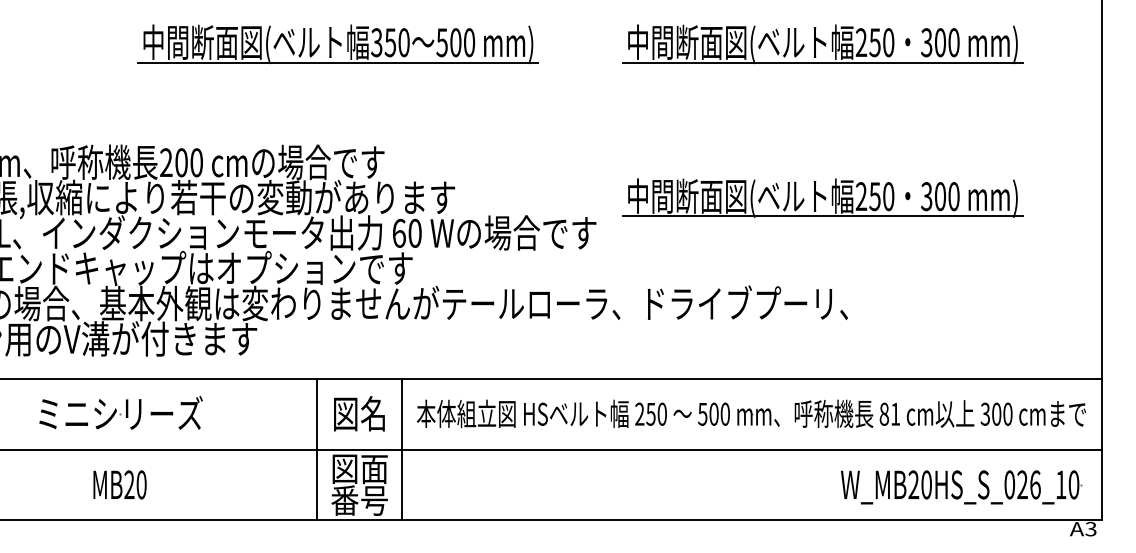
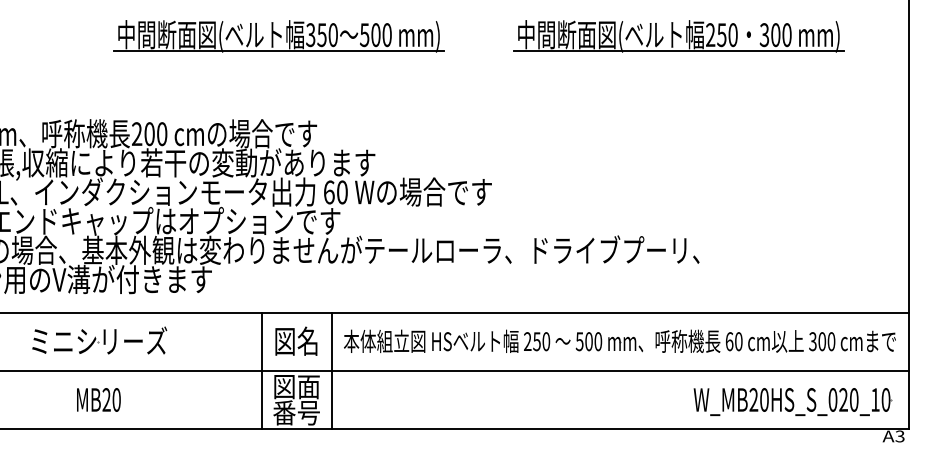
part: (822, 198) -> (678, 163), removed
text: (889, 414) -> (733, 341), 81 -> 60
text: (1035, 484) -> (854, 399), W_MB20HS_S_026_10 -> W_MB20HS_S_020_10

